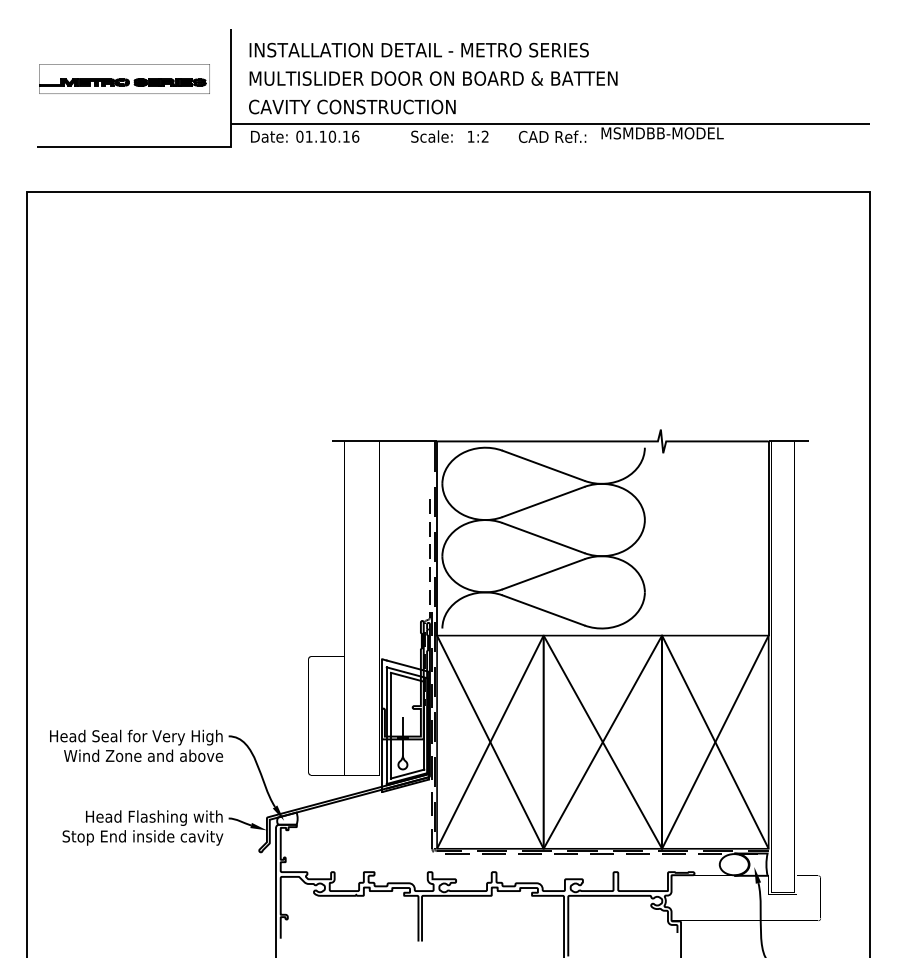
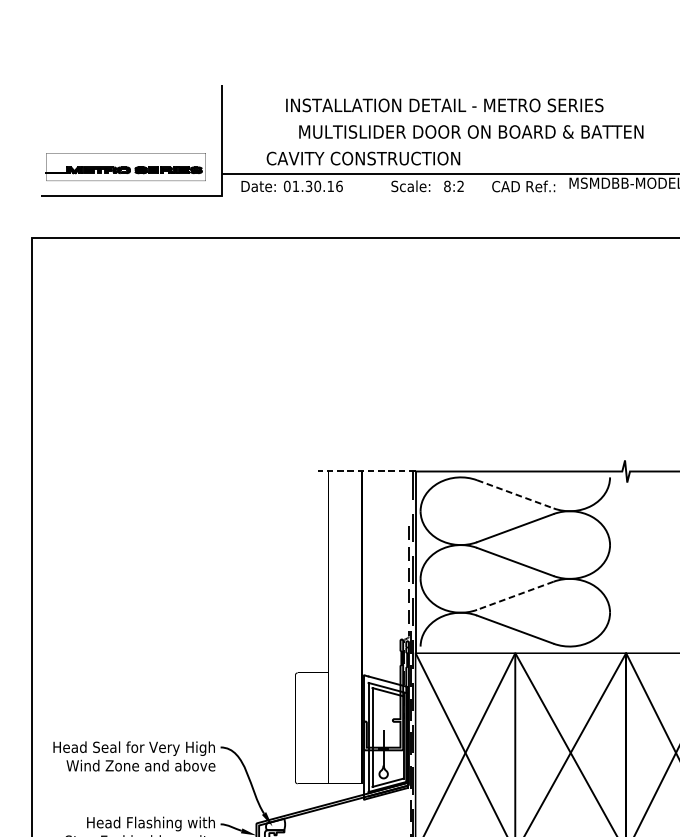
text: (418, 49) -> (444, 104), moved
part: (124, 78) -> (125, 166), moved
text: (433, 78) -> (471, 131), moved
text: (352, 106) -> (363, 158), moved
text: (322, 136) -> (308, 186), 01.10.16 -> 01.30.16
text: (470, 136) -> (446, 186), 1:2 -> 8:2
line: (384, 441) -> (366, 471), solid -> dashed
line: (543, 465) -> (515, 494), solid -> dashed
line: (543, 574) -> (515, 596), solid -> dashed

